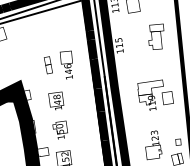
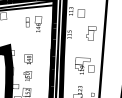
text: (59, 67) -> (33, 24), moved

